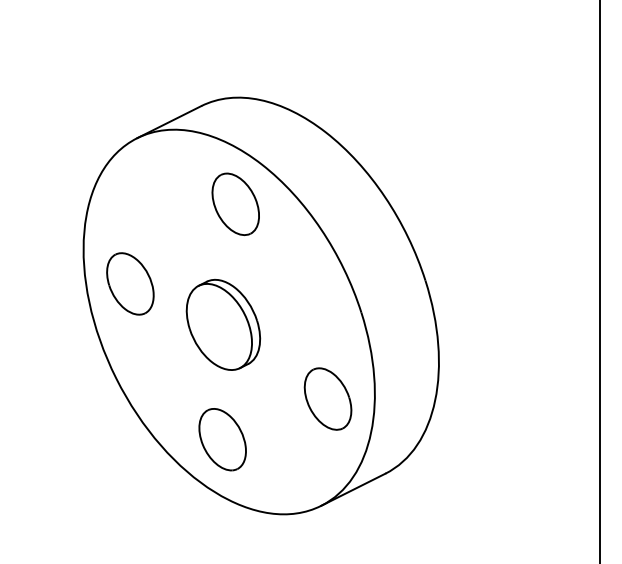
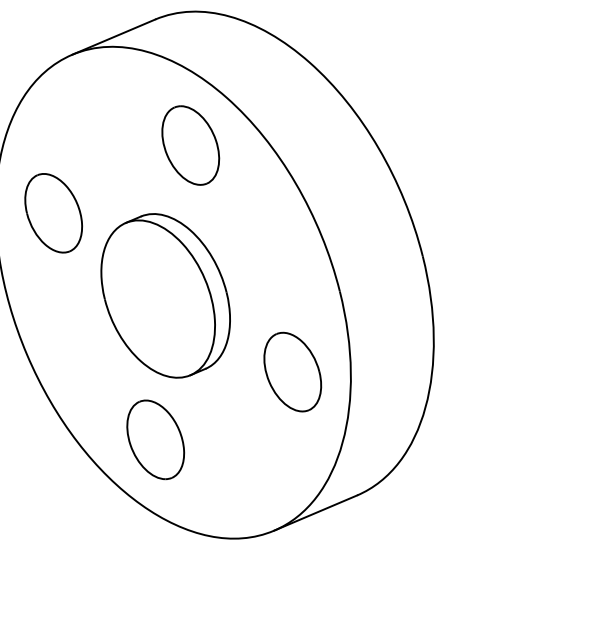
part: (130, 283) -> (53, 212), moved
part: (223, 324) -> (165, 295), size x1.43
part: (327, 398) -> (292, 371), moved

